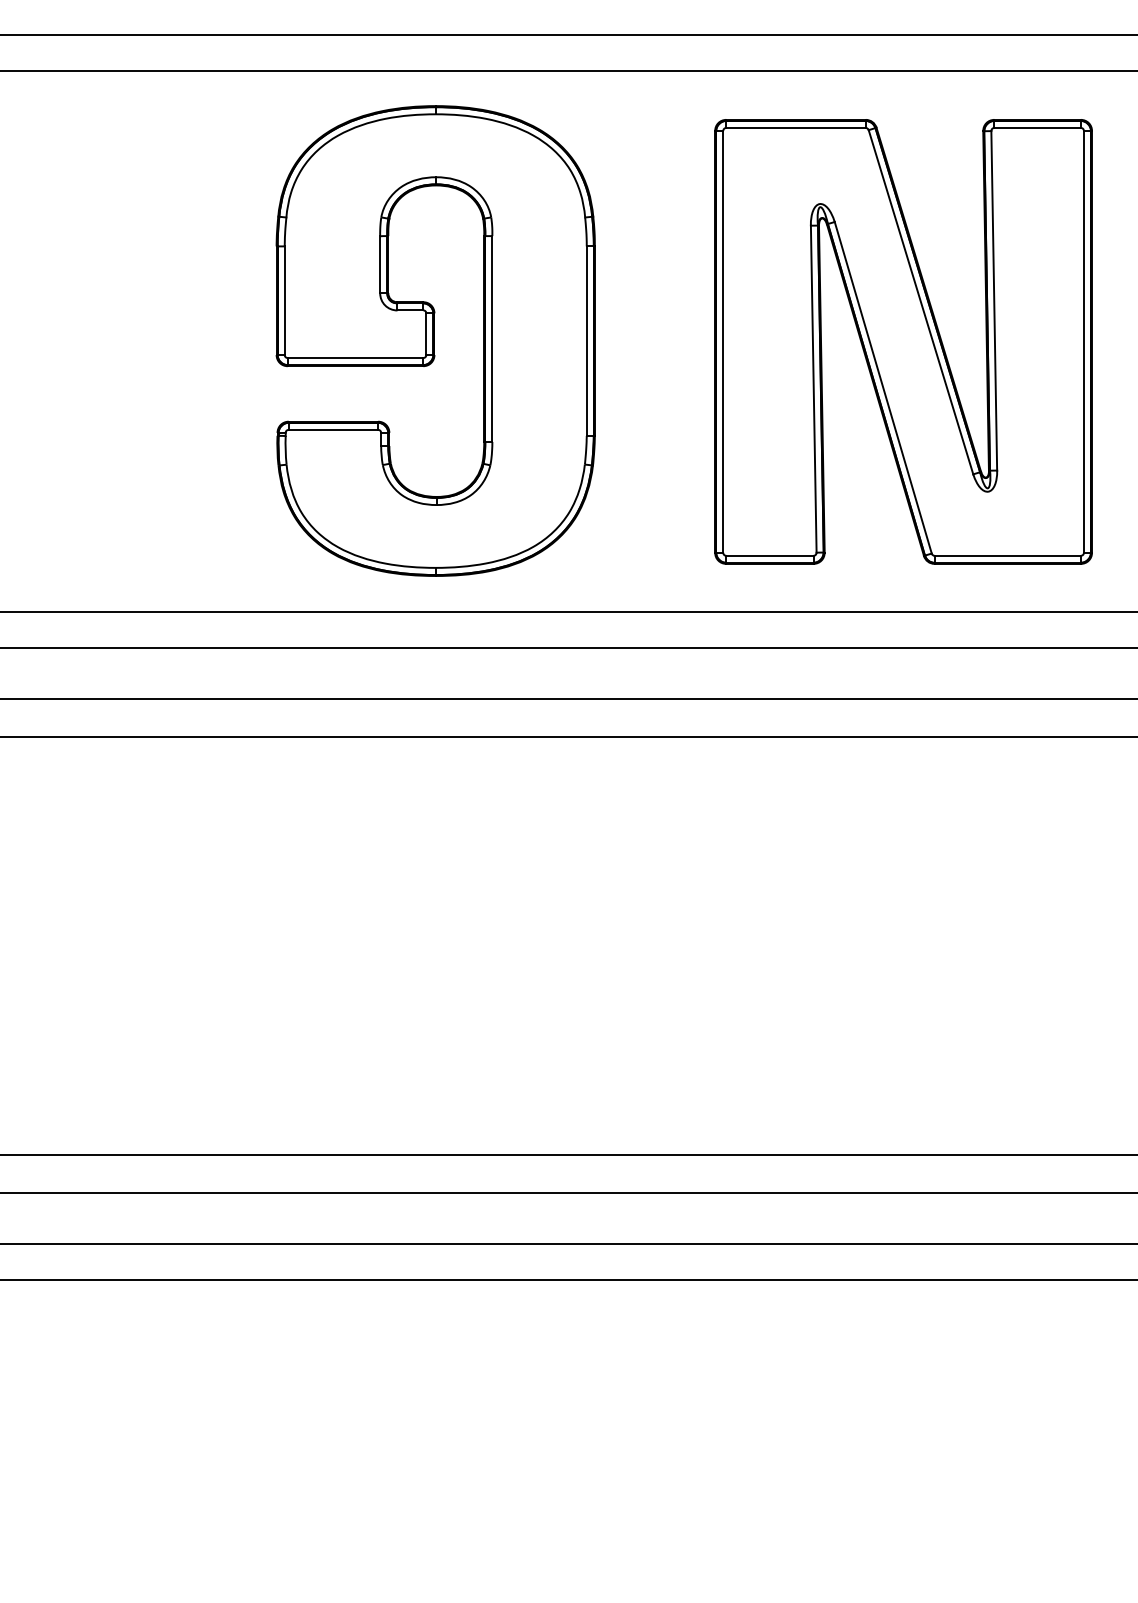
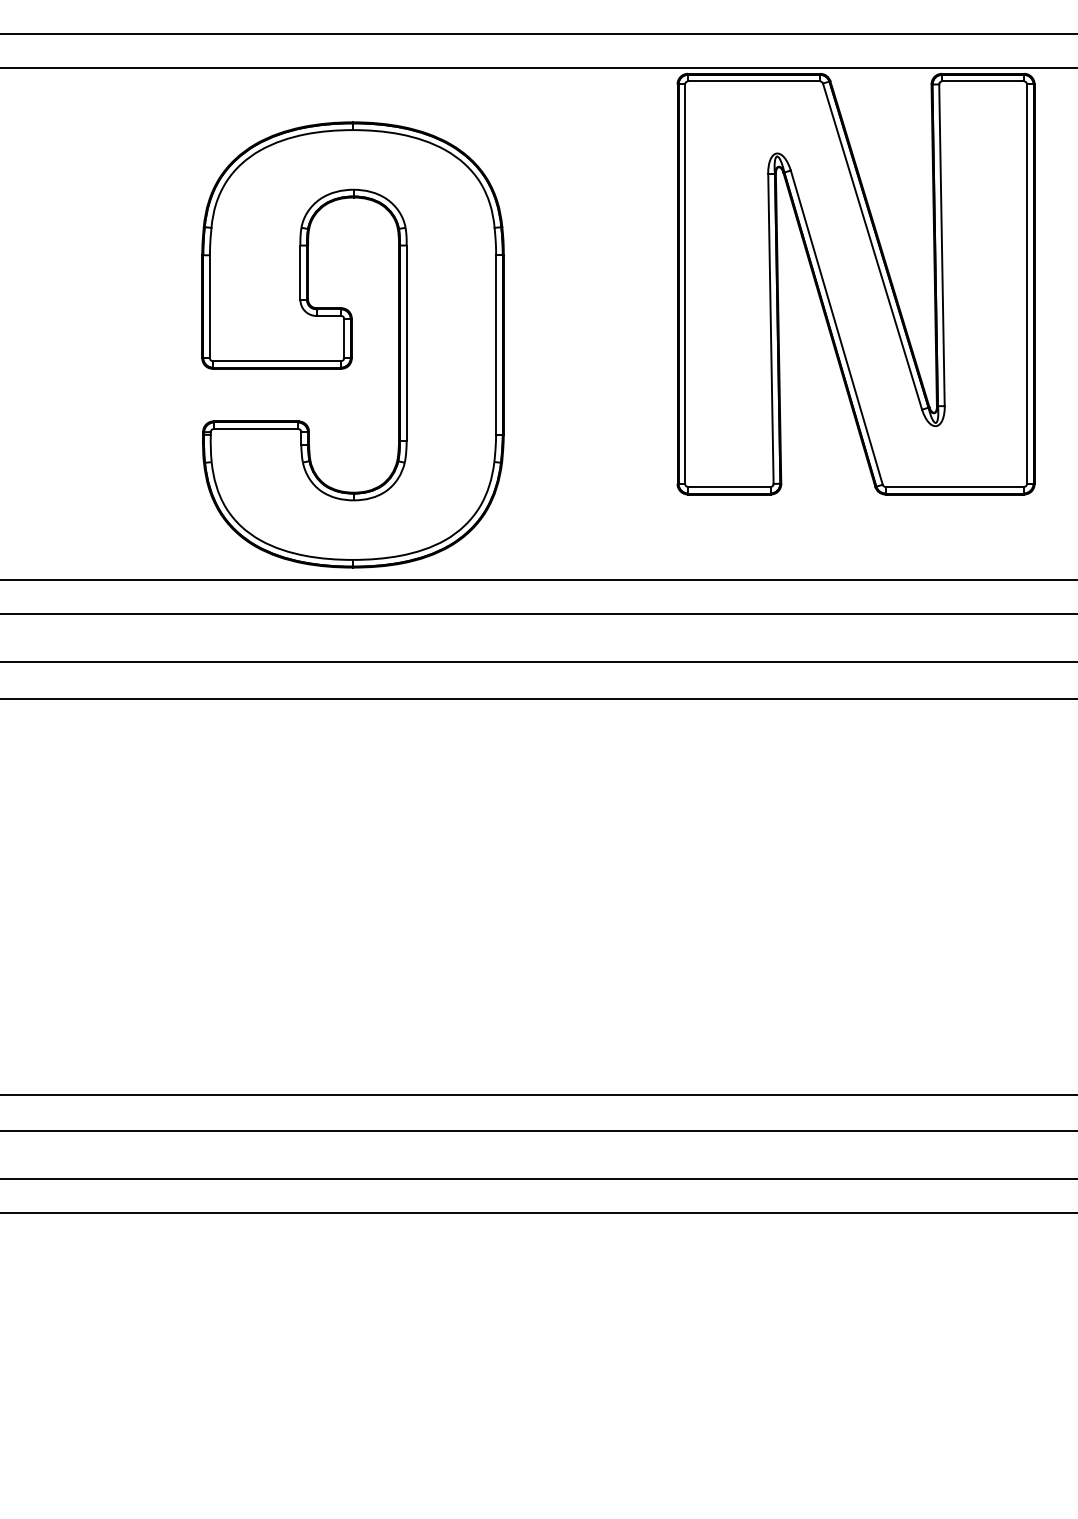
part: (435, 340) -> (352, 344), moved
part: (903, 341) -> (855, 283), moved

